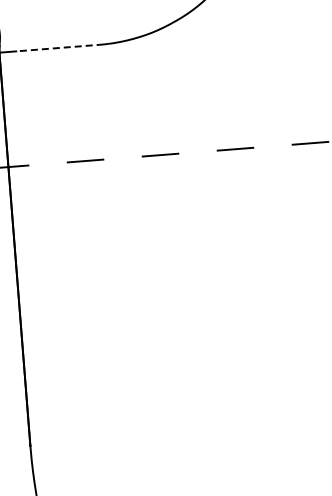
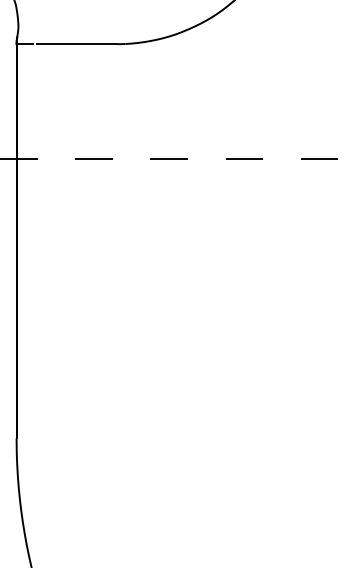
line: (60, 48) -> (77, 44), dashed -> solid

